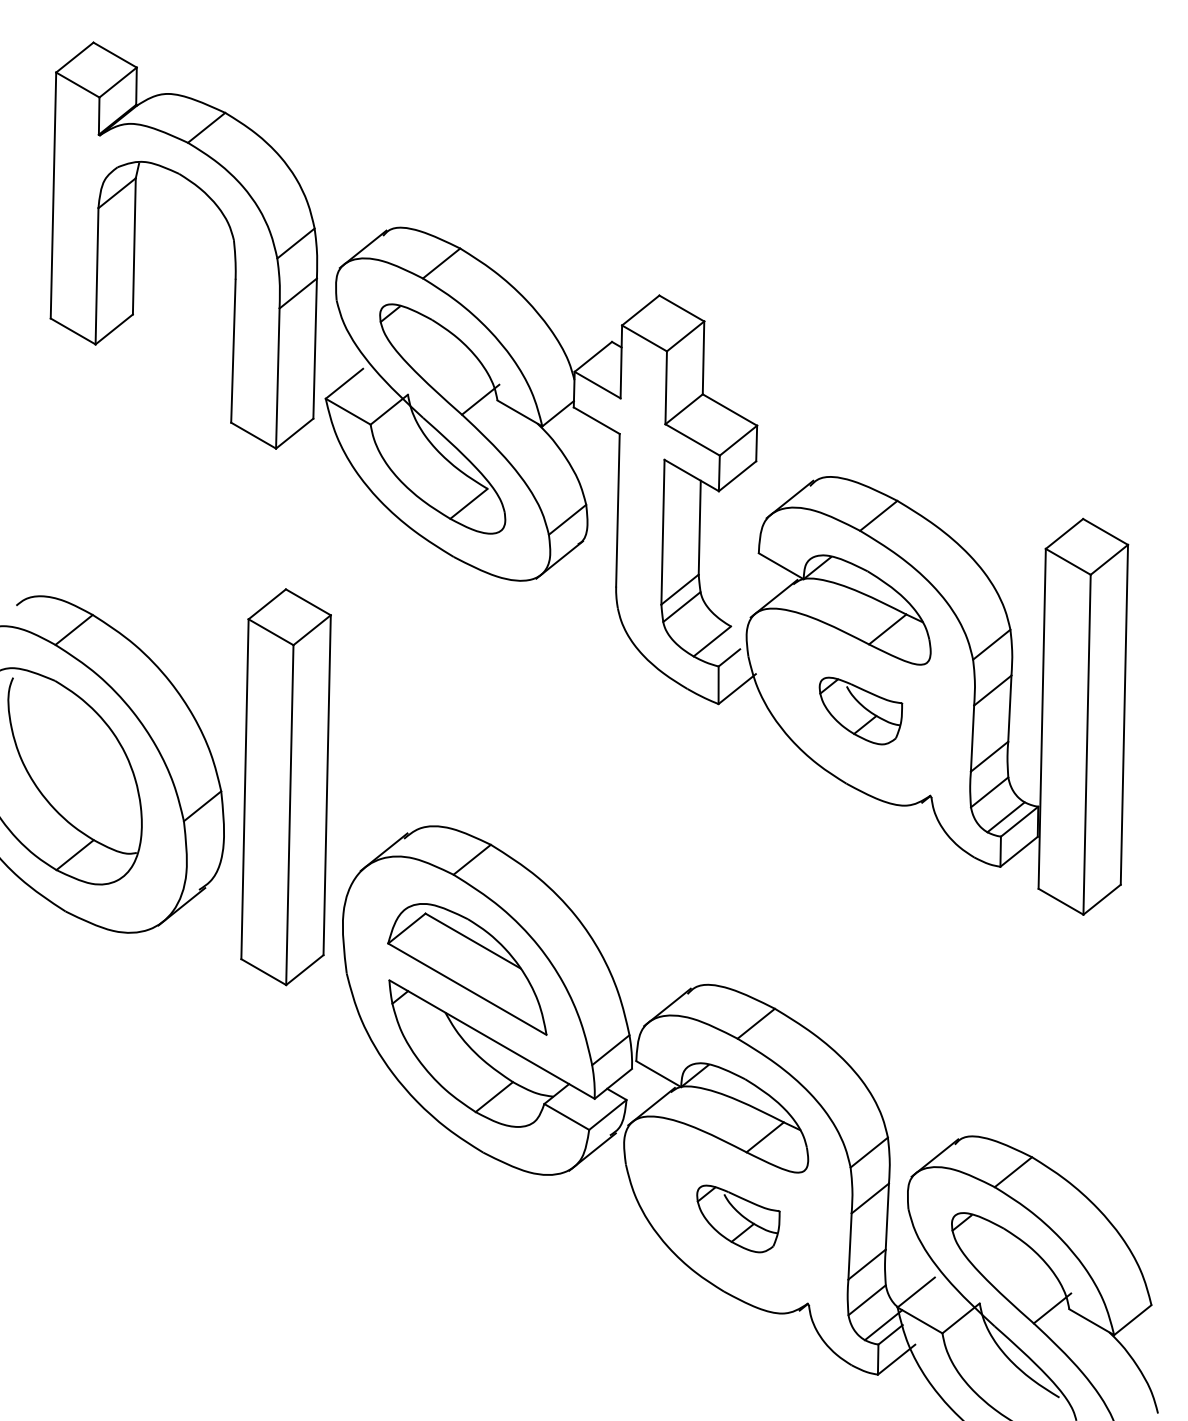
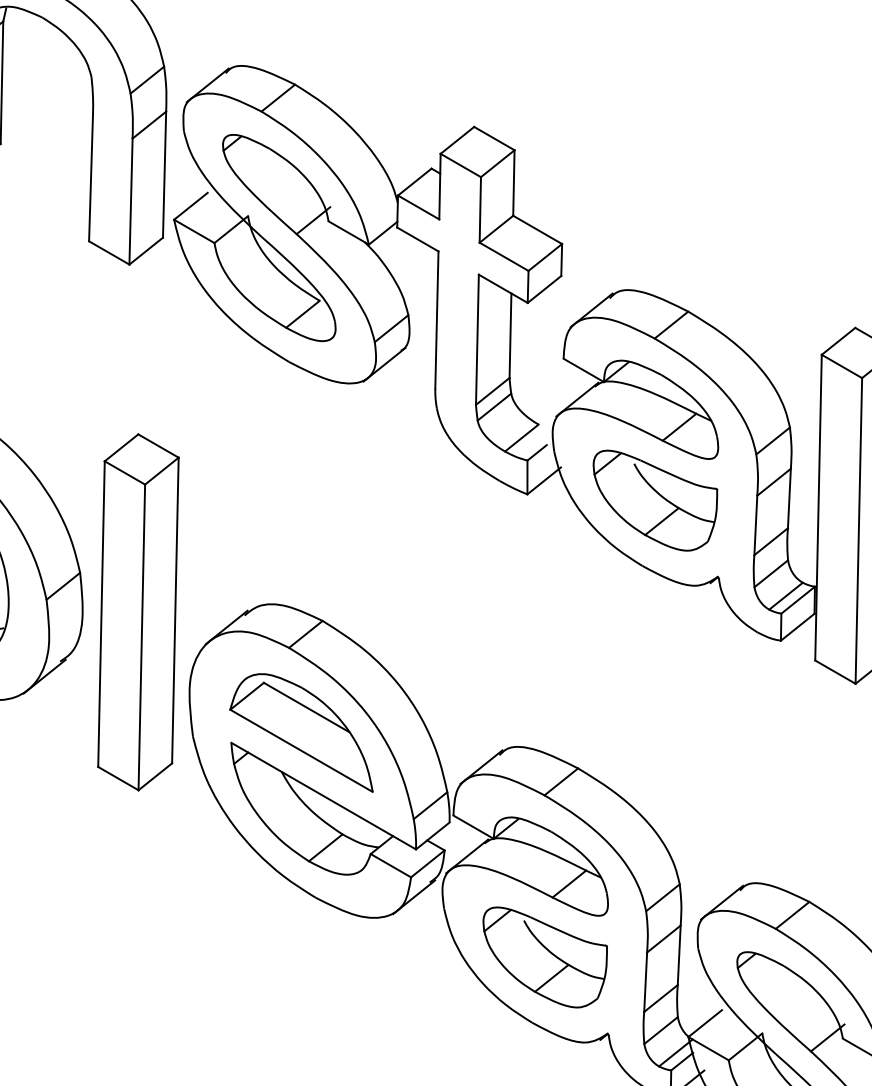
part: (860, 710) -> (655, 500), size x1.67
part: (285, 787) -> (137, 612), moved
part: (738, 1218) -> (545, 957), size x1.67

